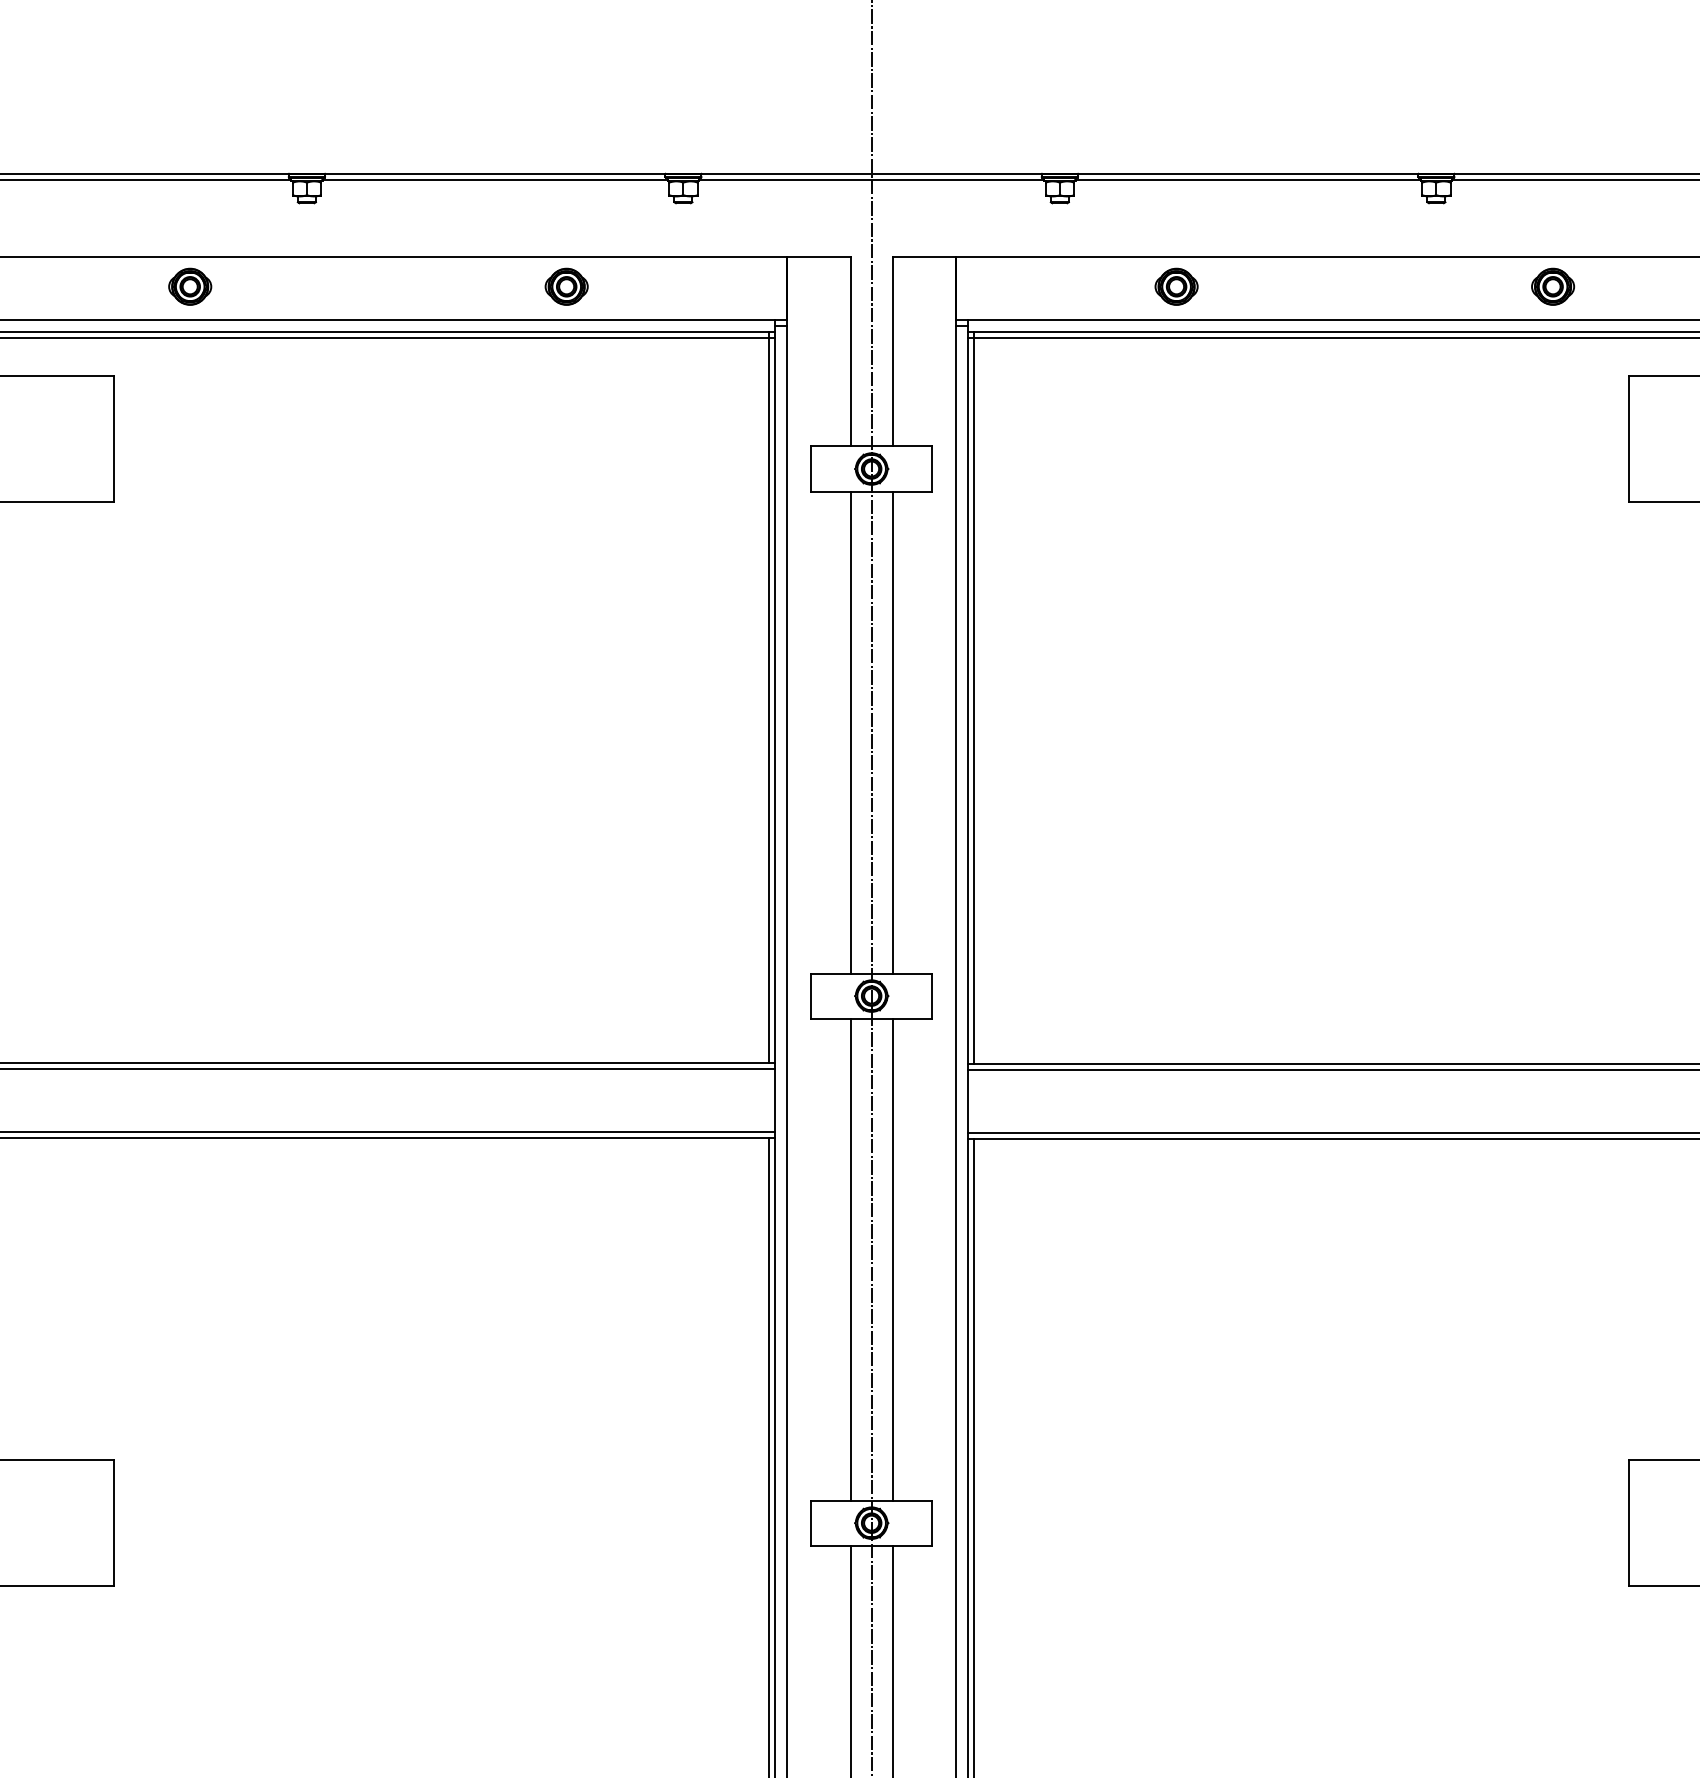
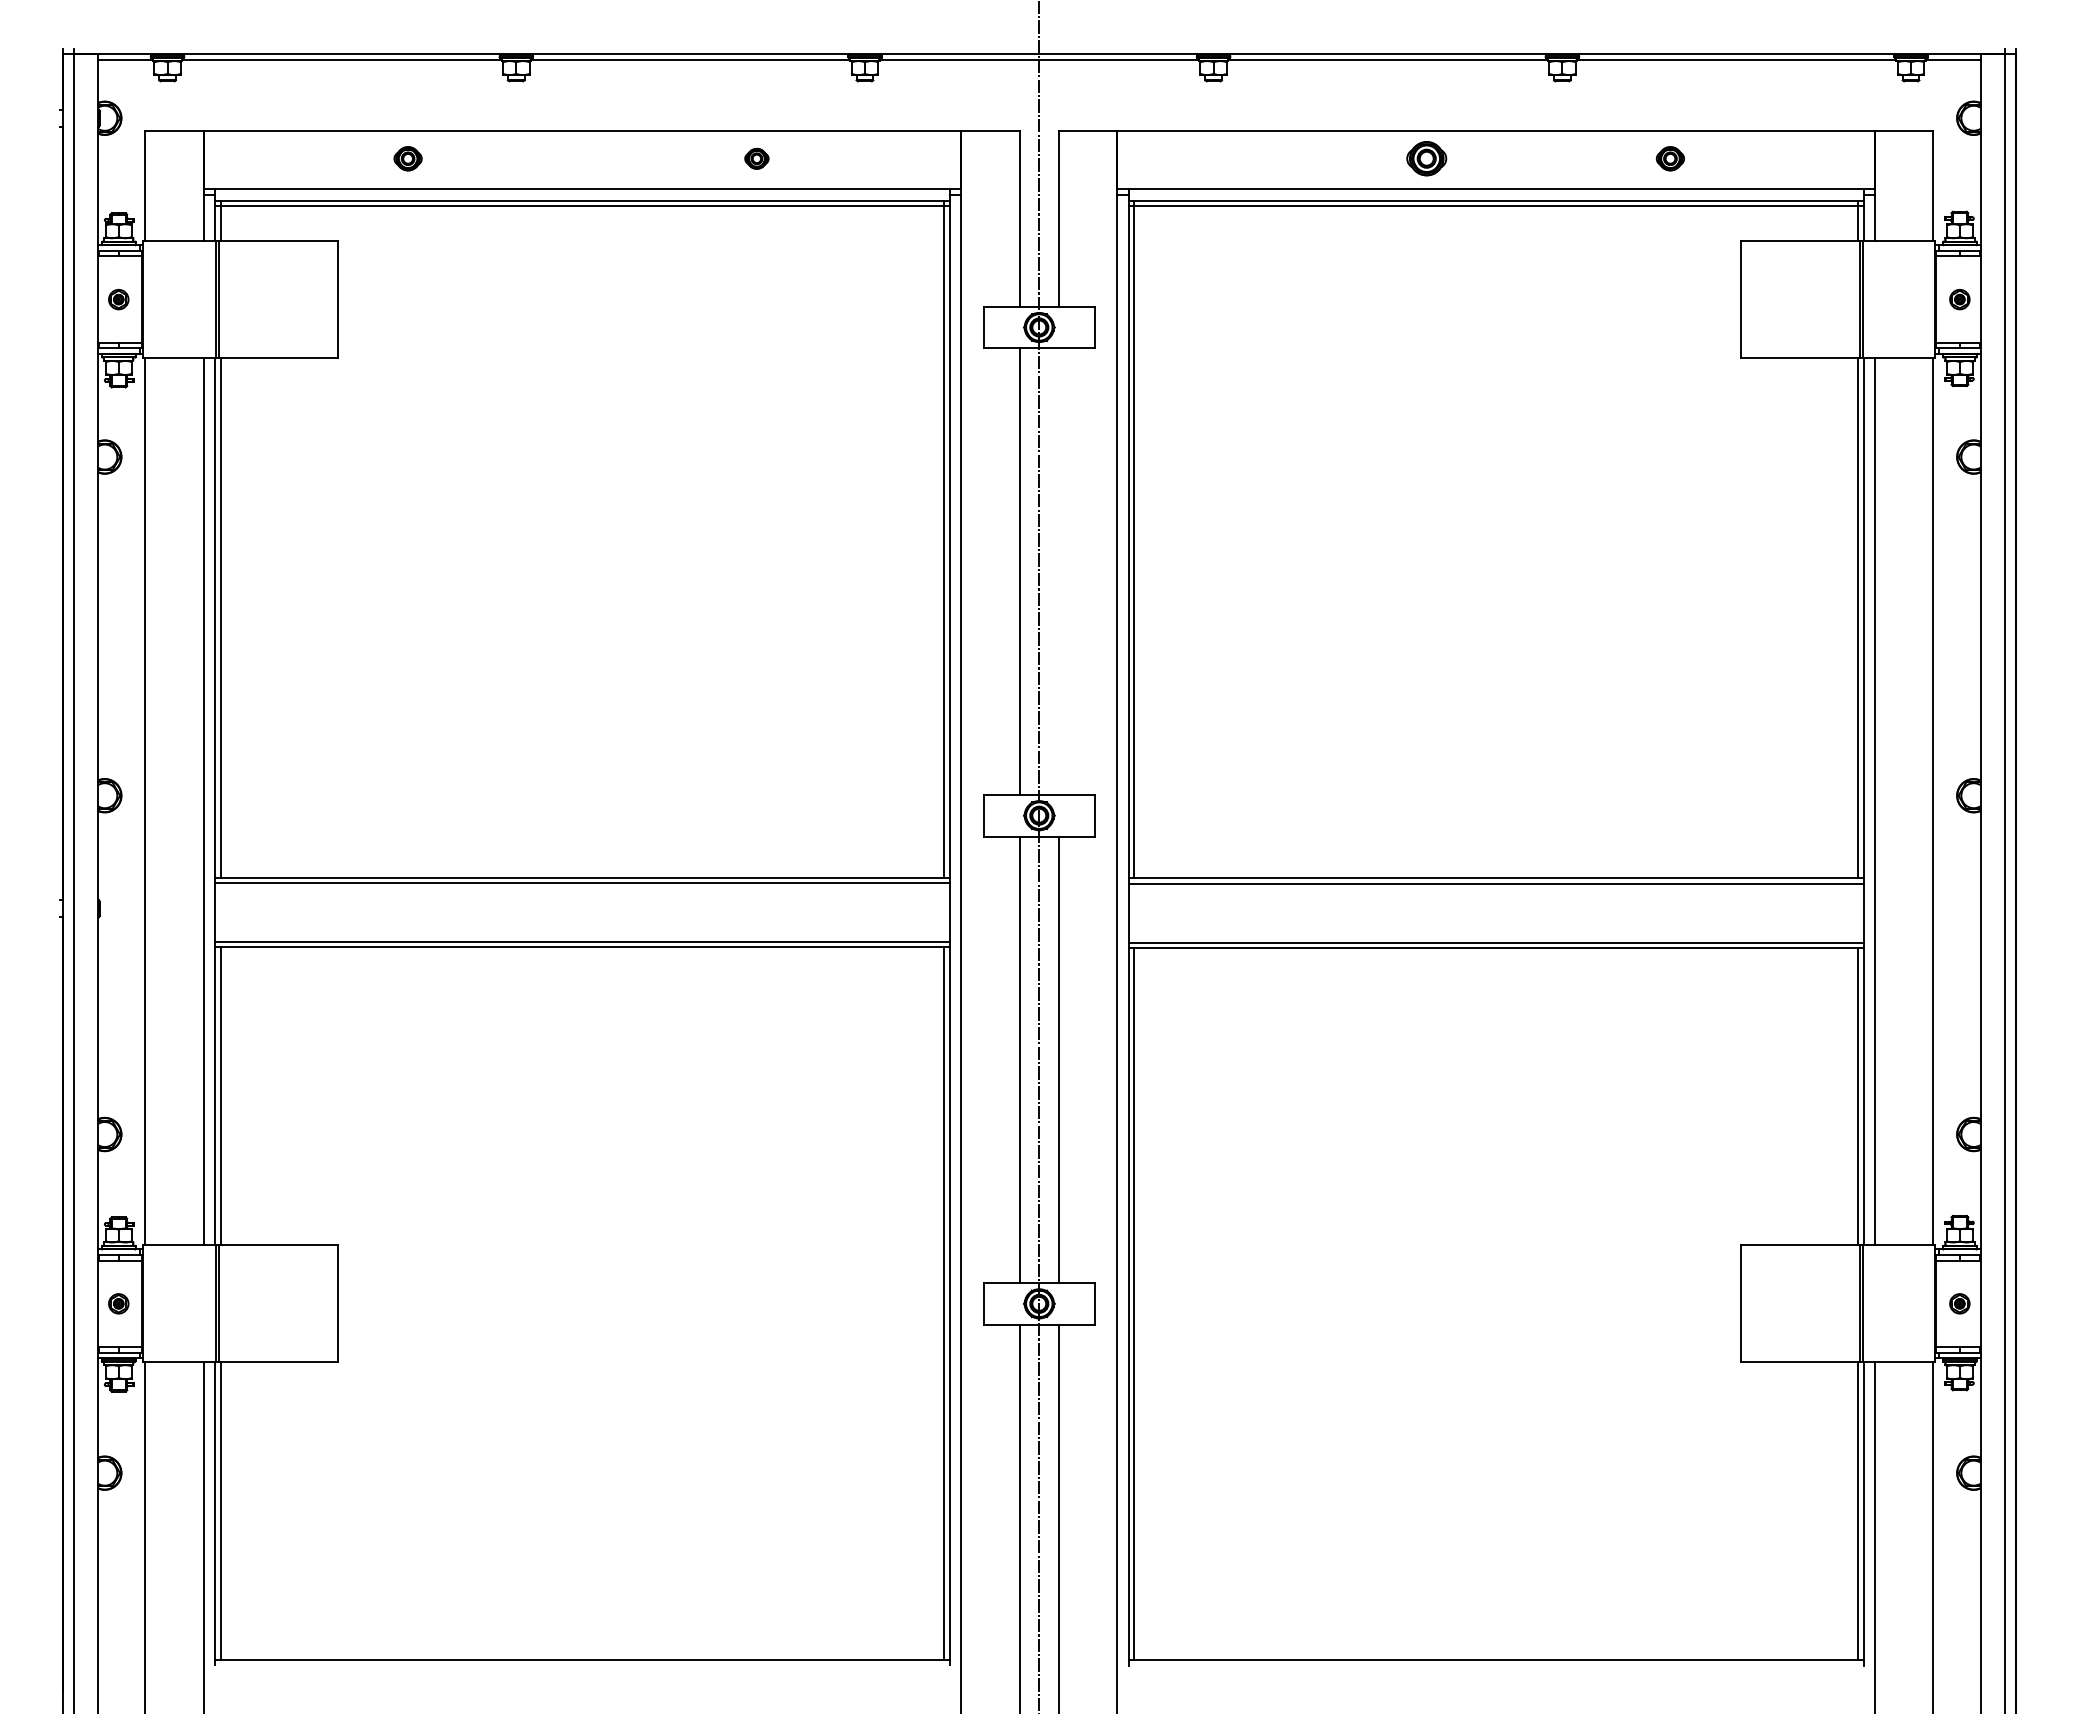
part: (189, 286) -> (407, 158), size x0.7
part: (566, 286) -> (756, 158), size x0.6
part: (1176, 286) -> (1426, 158), moved
part: (1553, 286) -> (1670, 158), size x0.7
line: (892, 732) -> (1058, 571), removed

